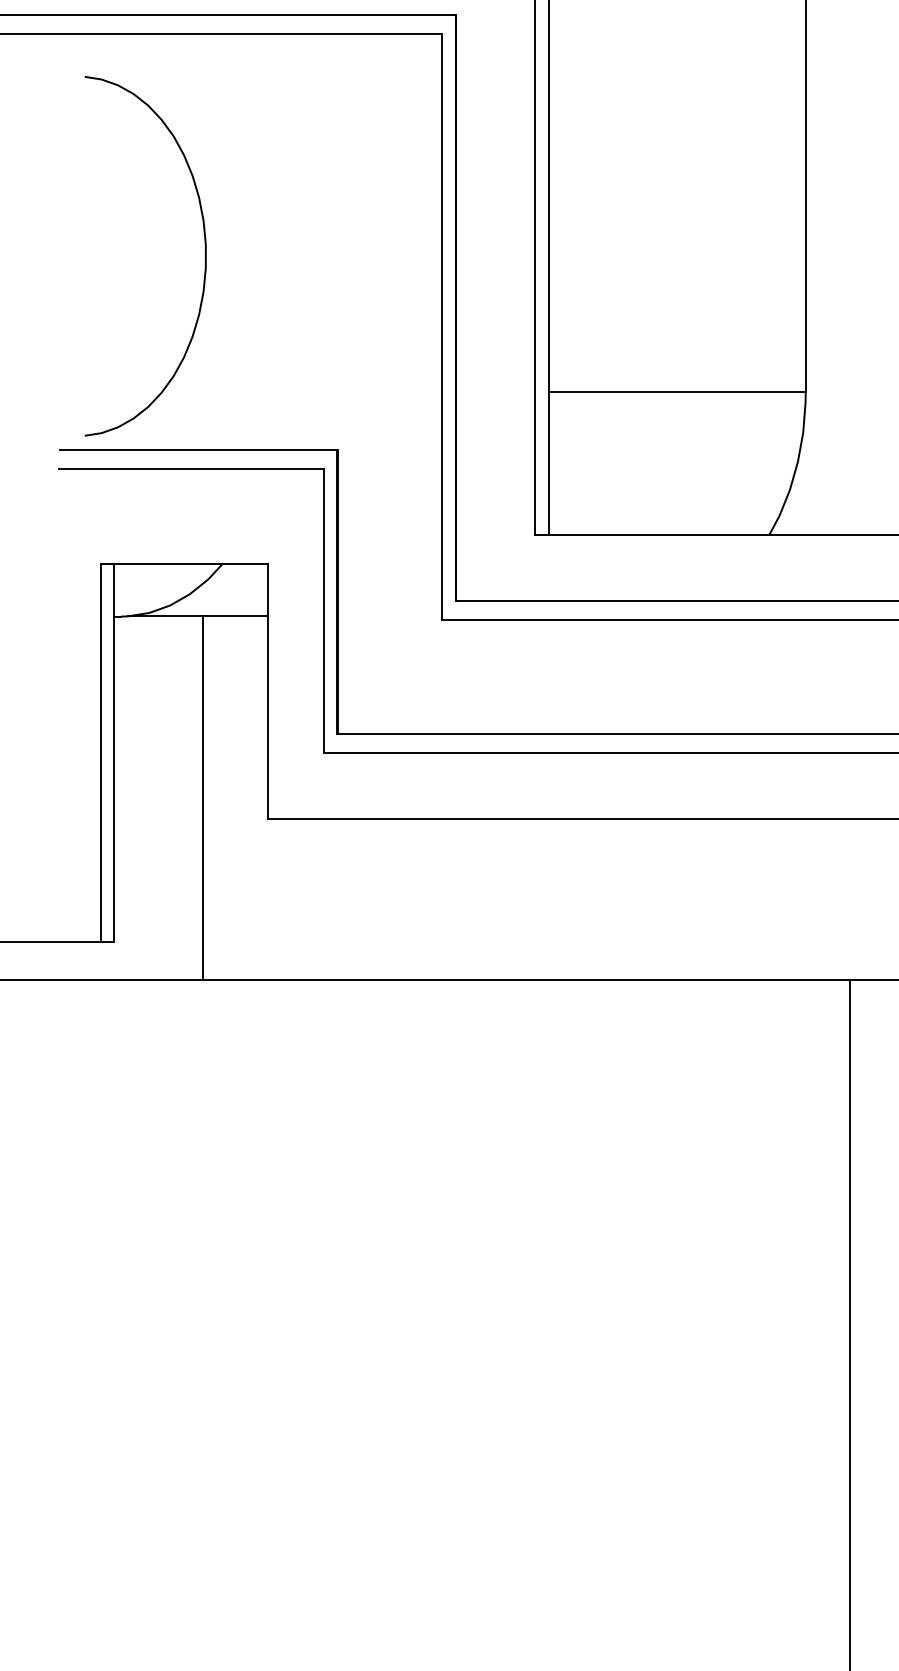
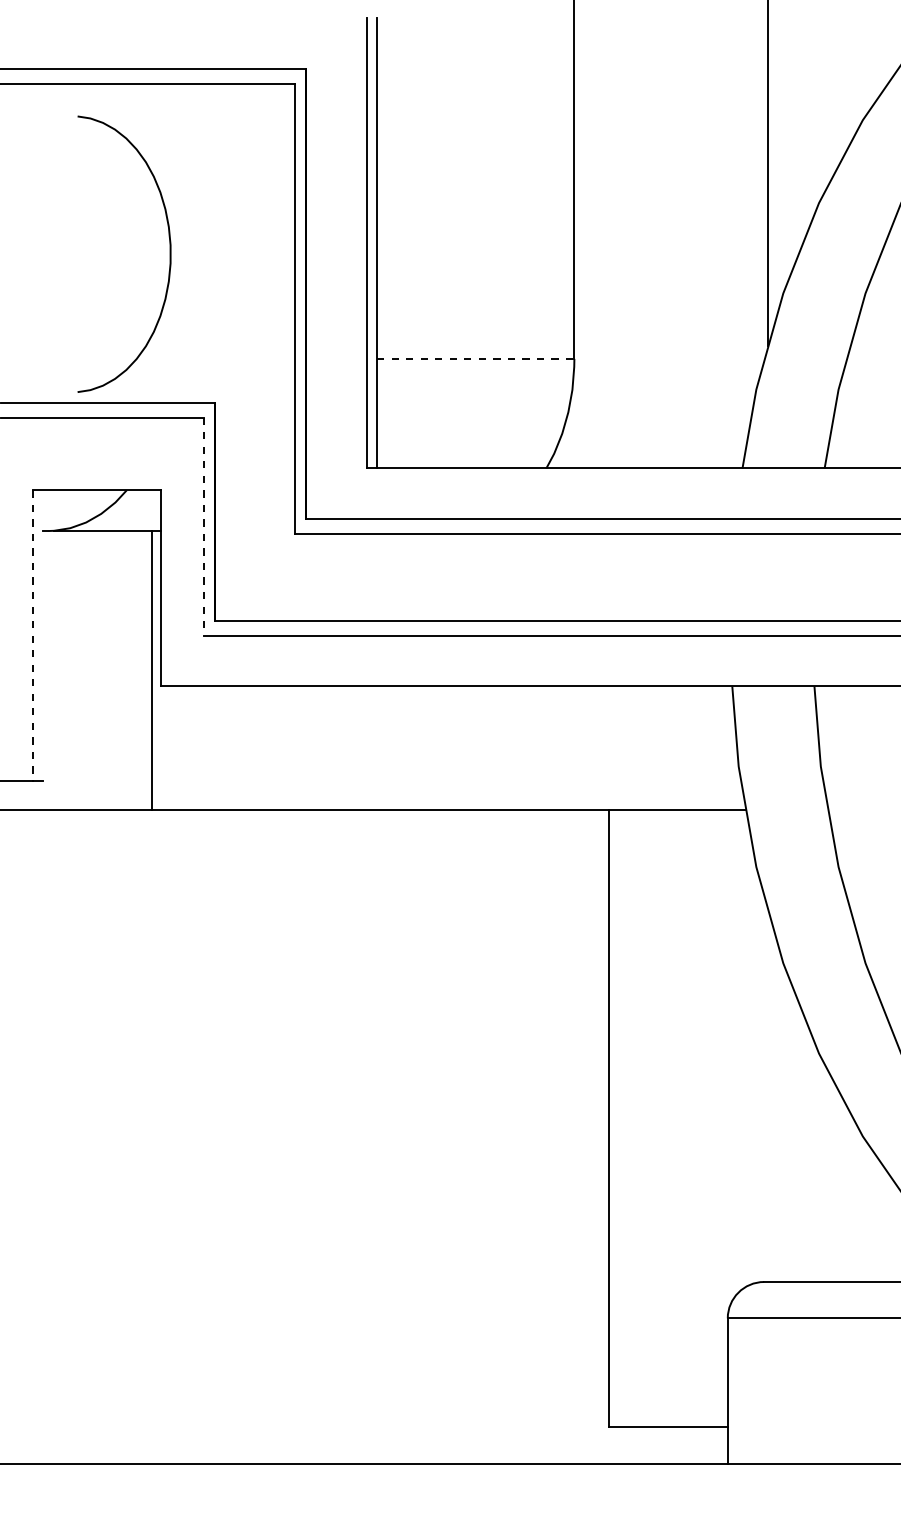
part: (204, 255) -> (169, 253), moved
line: (676, 391) -> (475, 358), solid -> dashed
line: (324, 610) -> (204, 526), solid -> dashed
line: (114, 752) -> (43, 635), removed
line: (100, 753) -> (32, 636), solid -> dashed
line: (203, 796) -> (152, 669), moved

